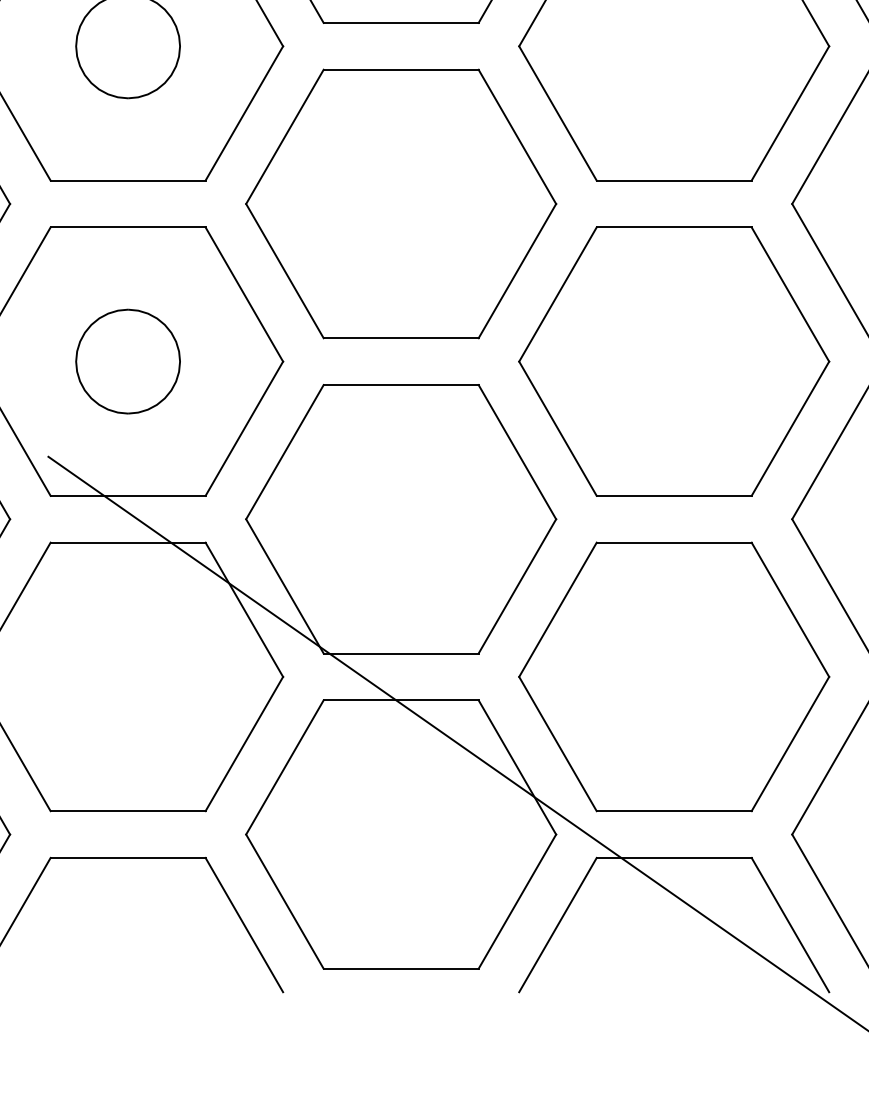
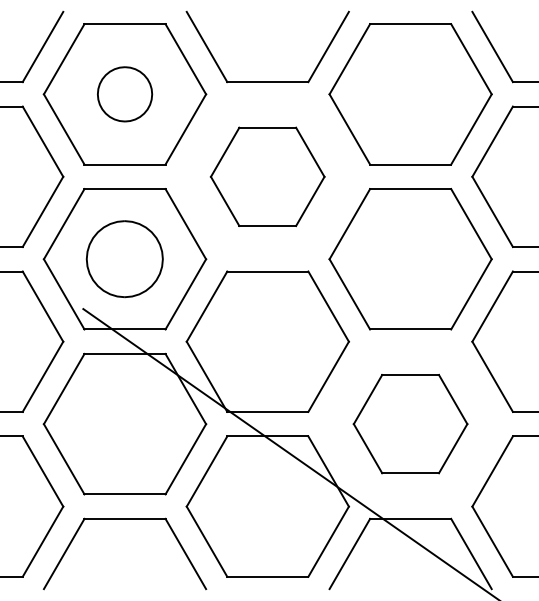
part: (400, 203) -> (267, 176), size x0.7
part: (129, 362) -> (125, 259), size x1.4
part: (673, 675) -> (410, 423), size x0.7

